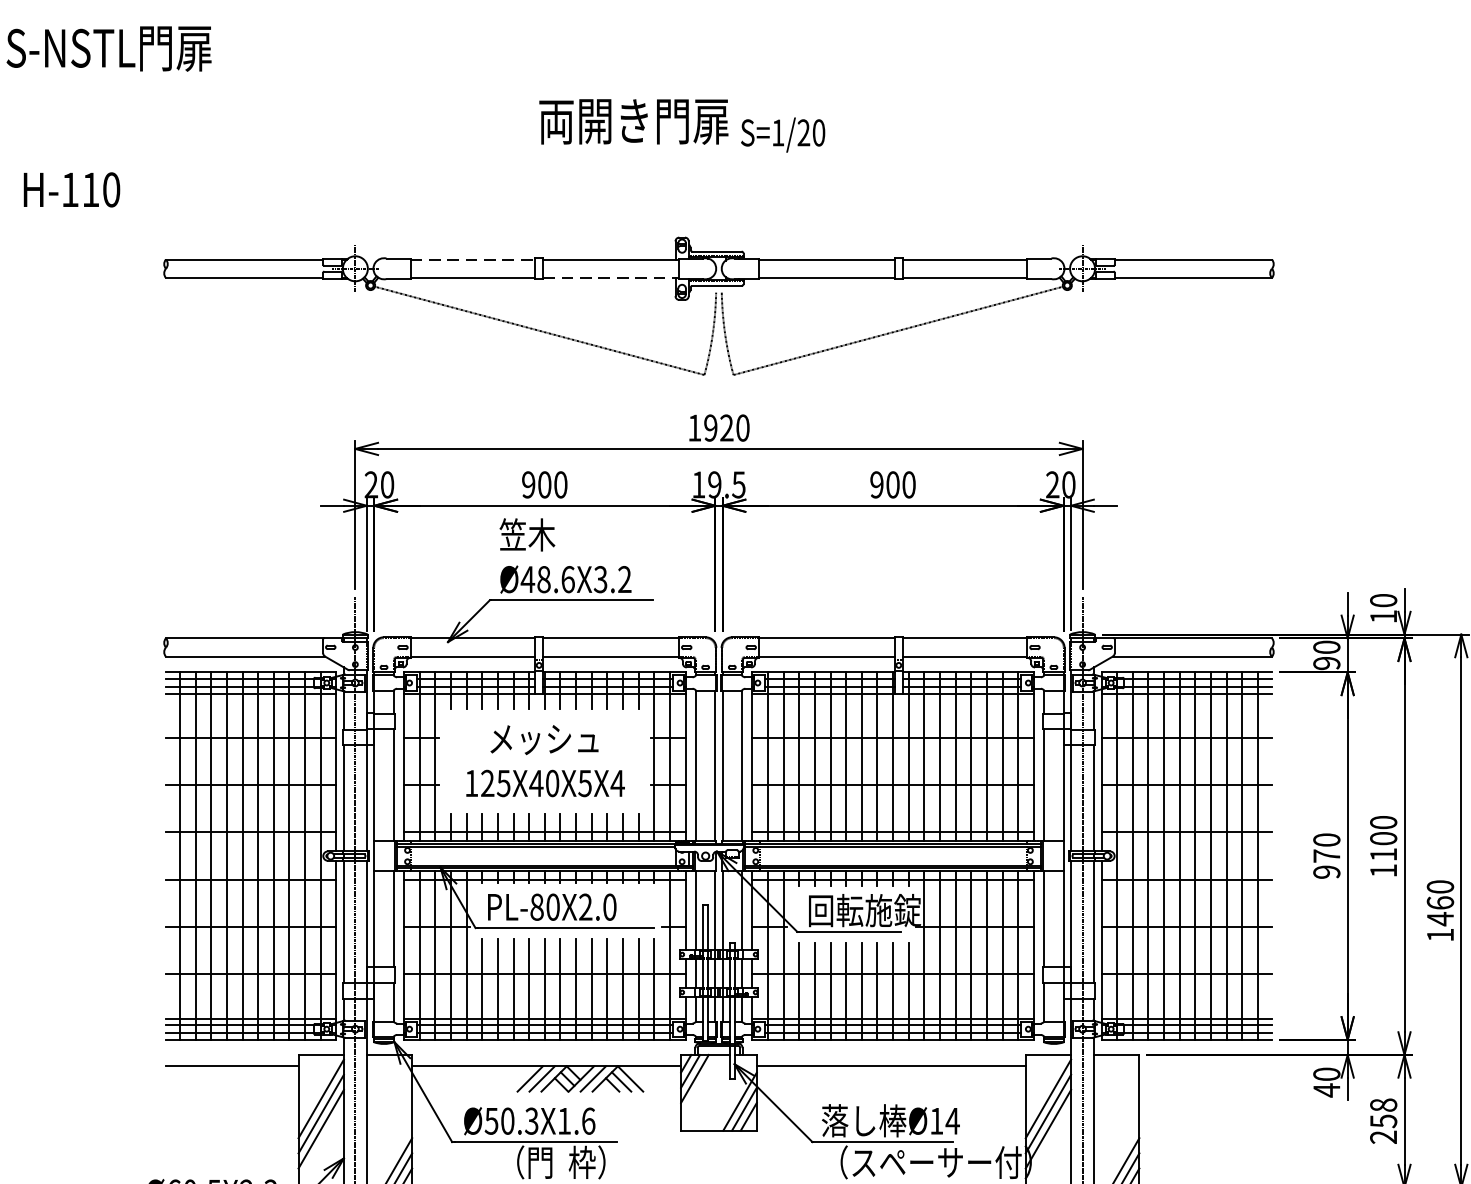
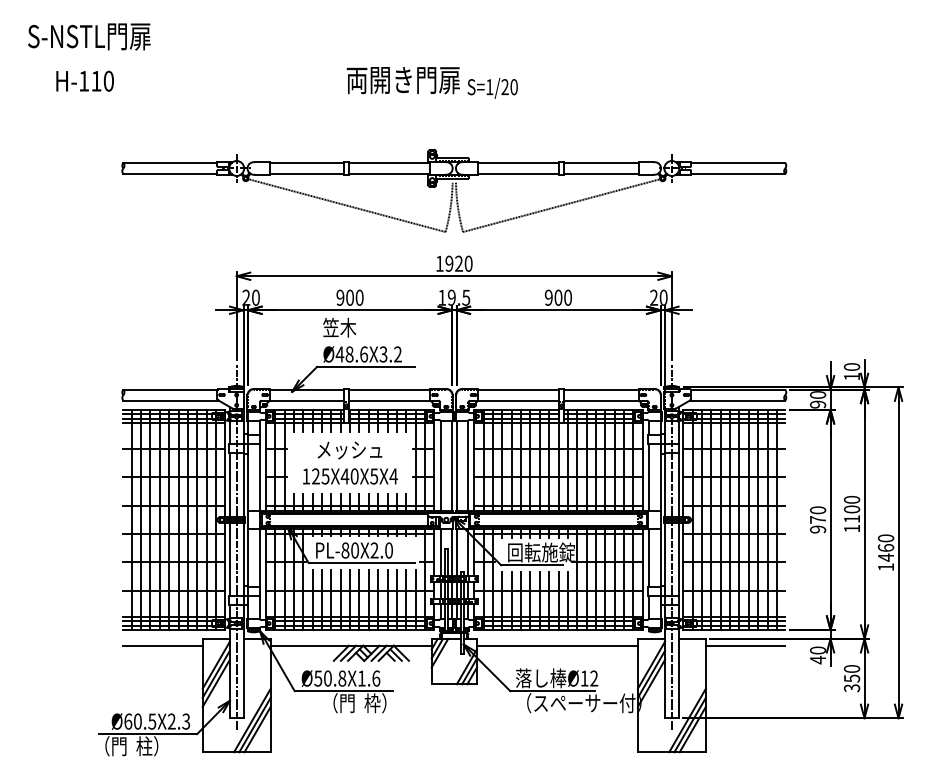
text: (70, 188) -> (84, 80), moved
line: (473, 258) -> (307, 162), dashed -> solid
line: (610, 277) -> (389, 173), dashed -> solid
line: (1205, 1065) -> (745, 645), added
text: (532, 1121) -> (342, 678), Ø50.3X1.6 -> Ø50.8X1.6
text: (951, 1121) -> (593, 678), Ø14 -> Ø12
text: (1384, 1121) -> (852, 678), 258 -> 350

